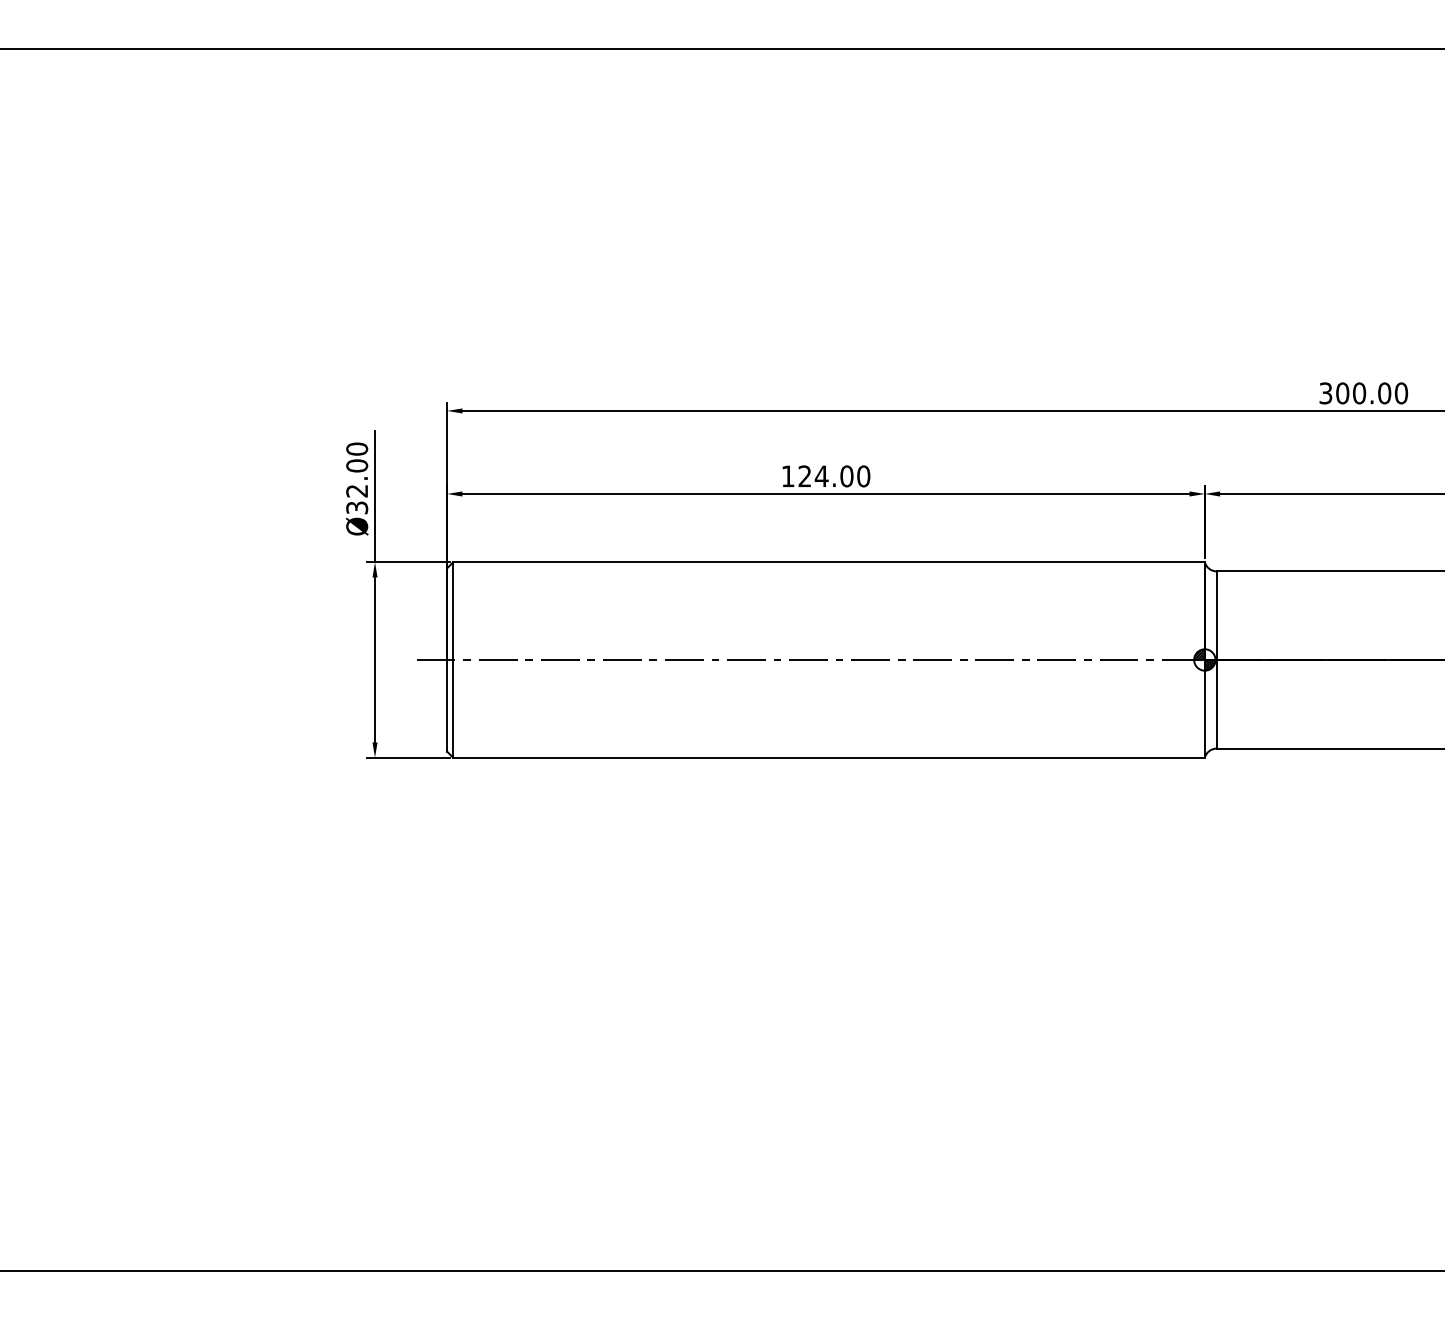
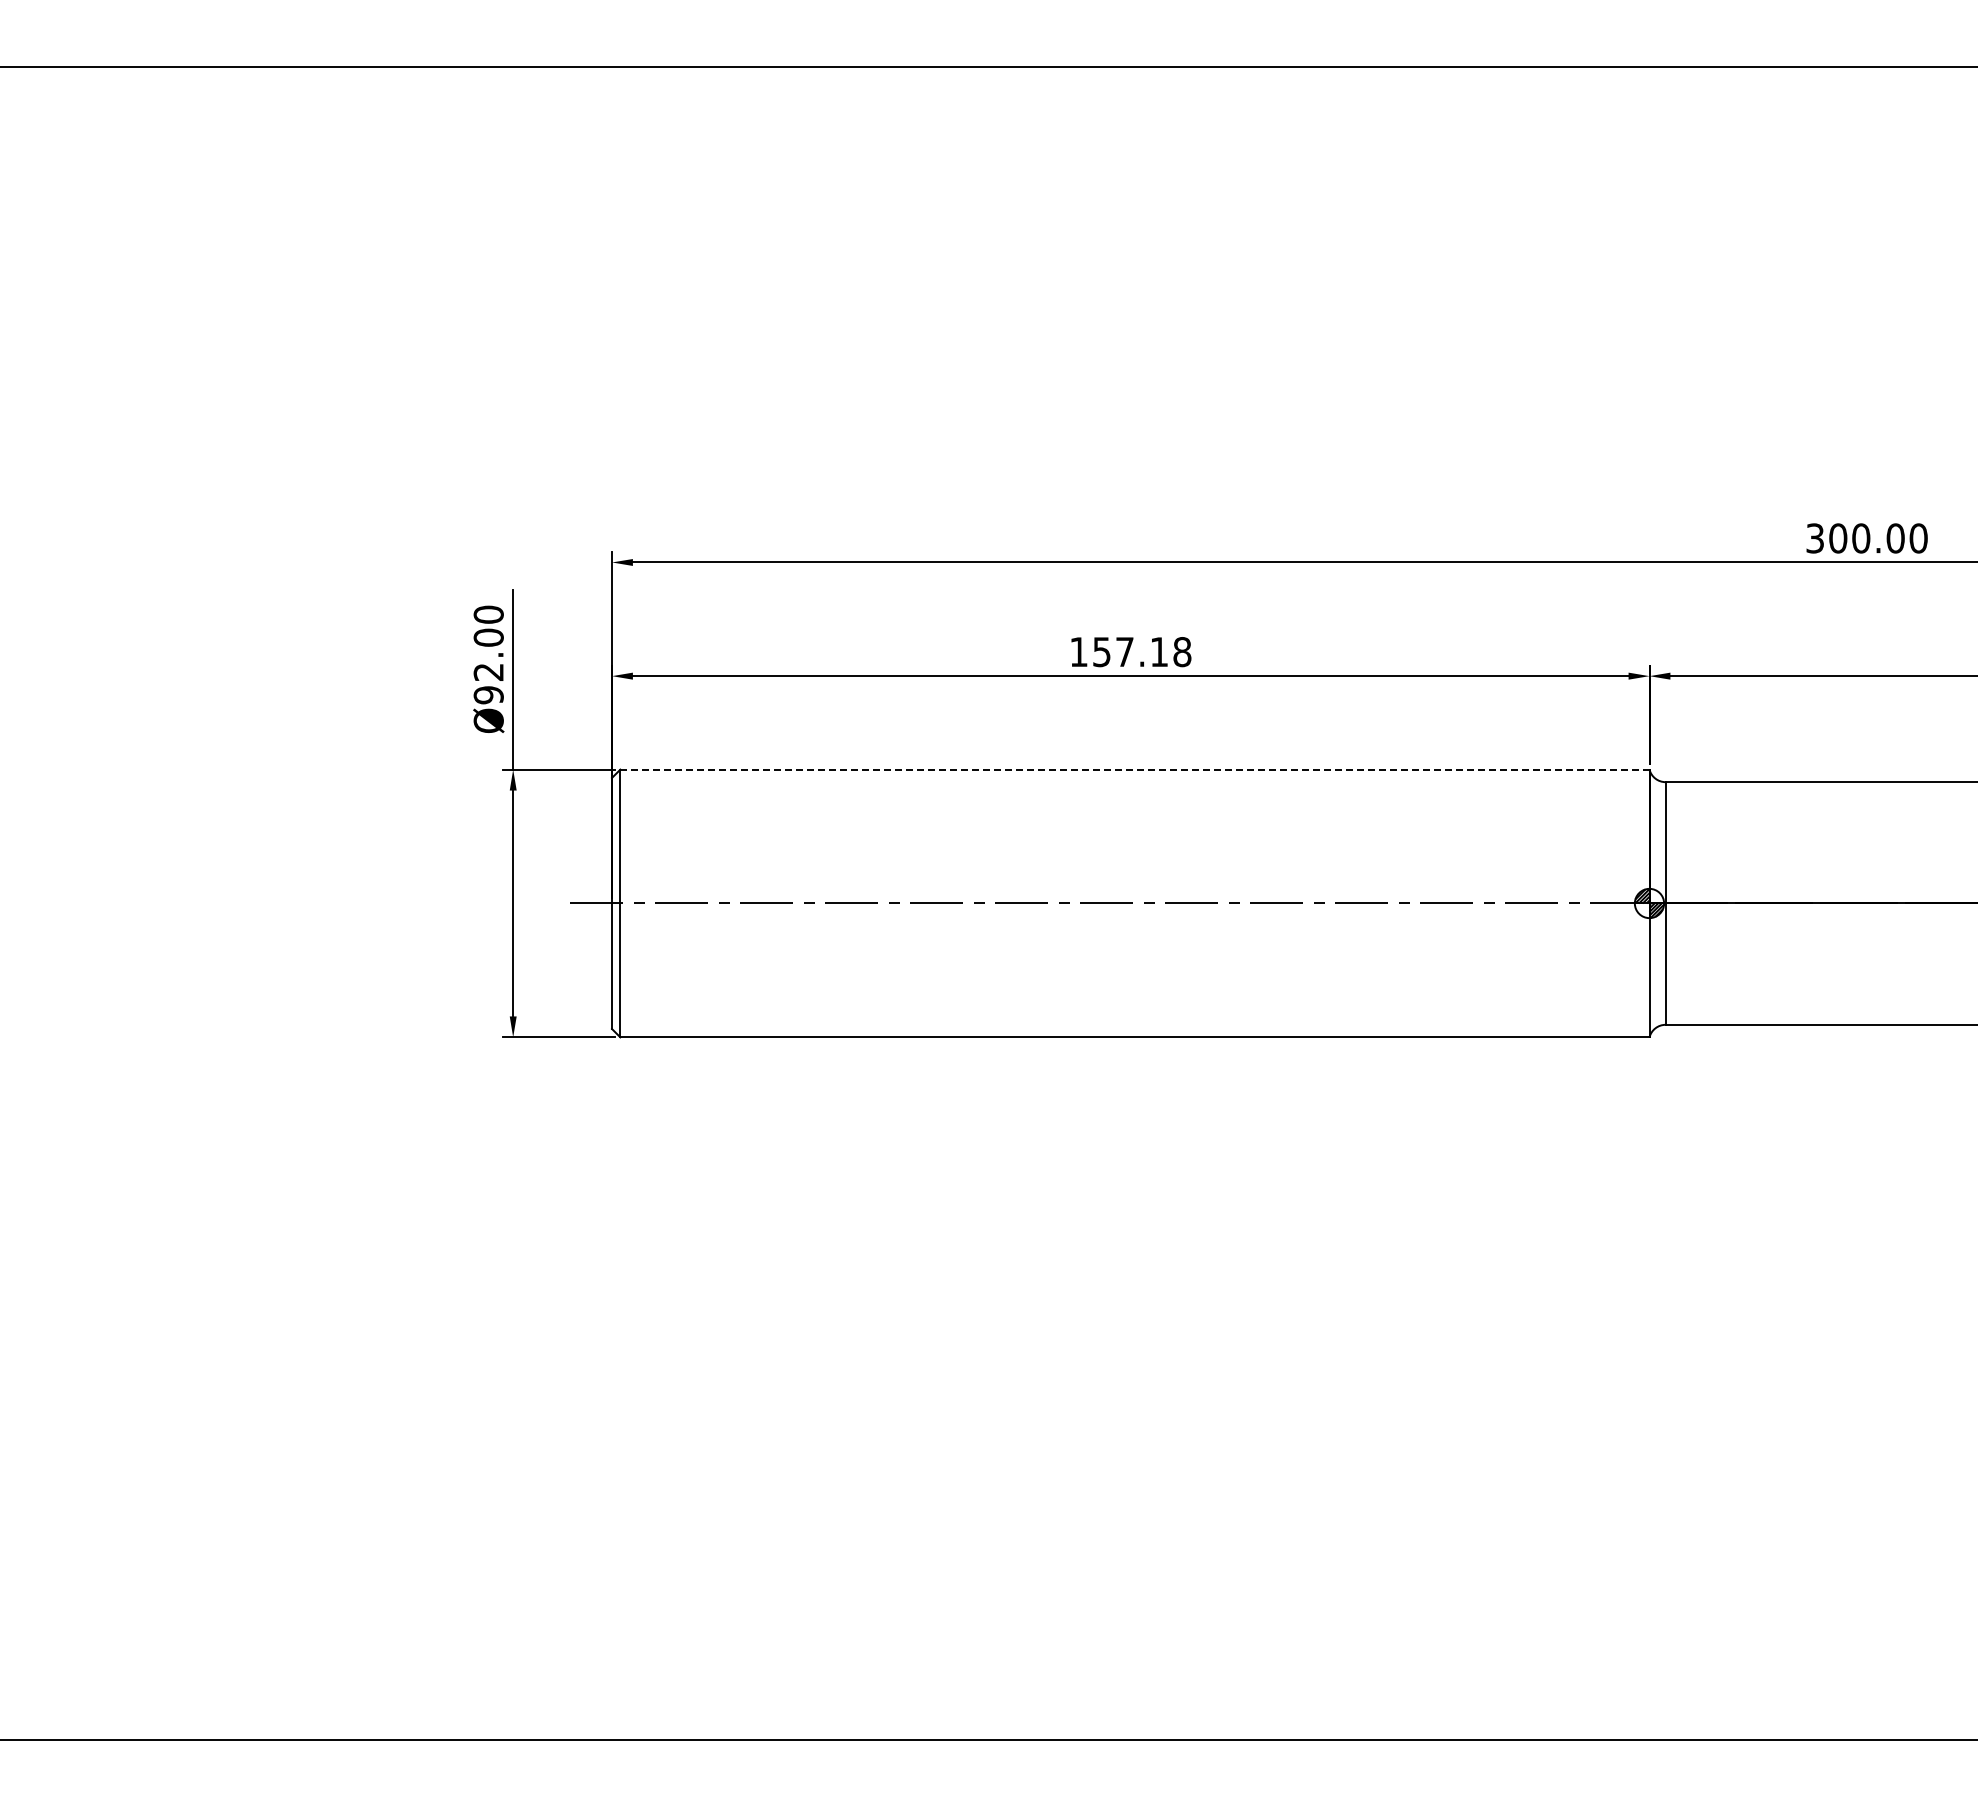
text: (834, 476) -> (1142, 652), 124.00 -> 157.18
text: (356, 508) -> (488, 695), Ø32.00 -> Ø92.00
line: (828, 562) -> (1134, 769), solid -> dashed

